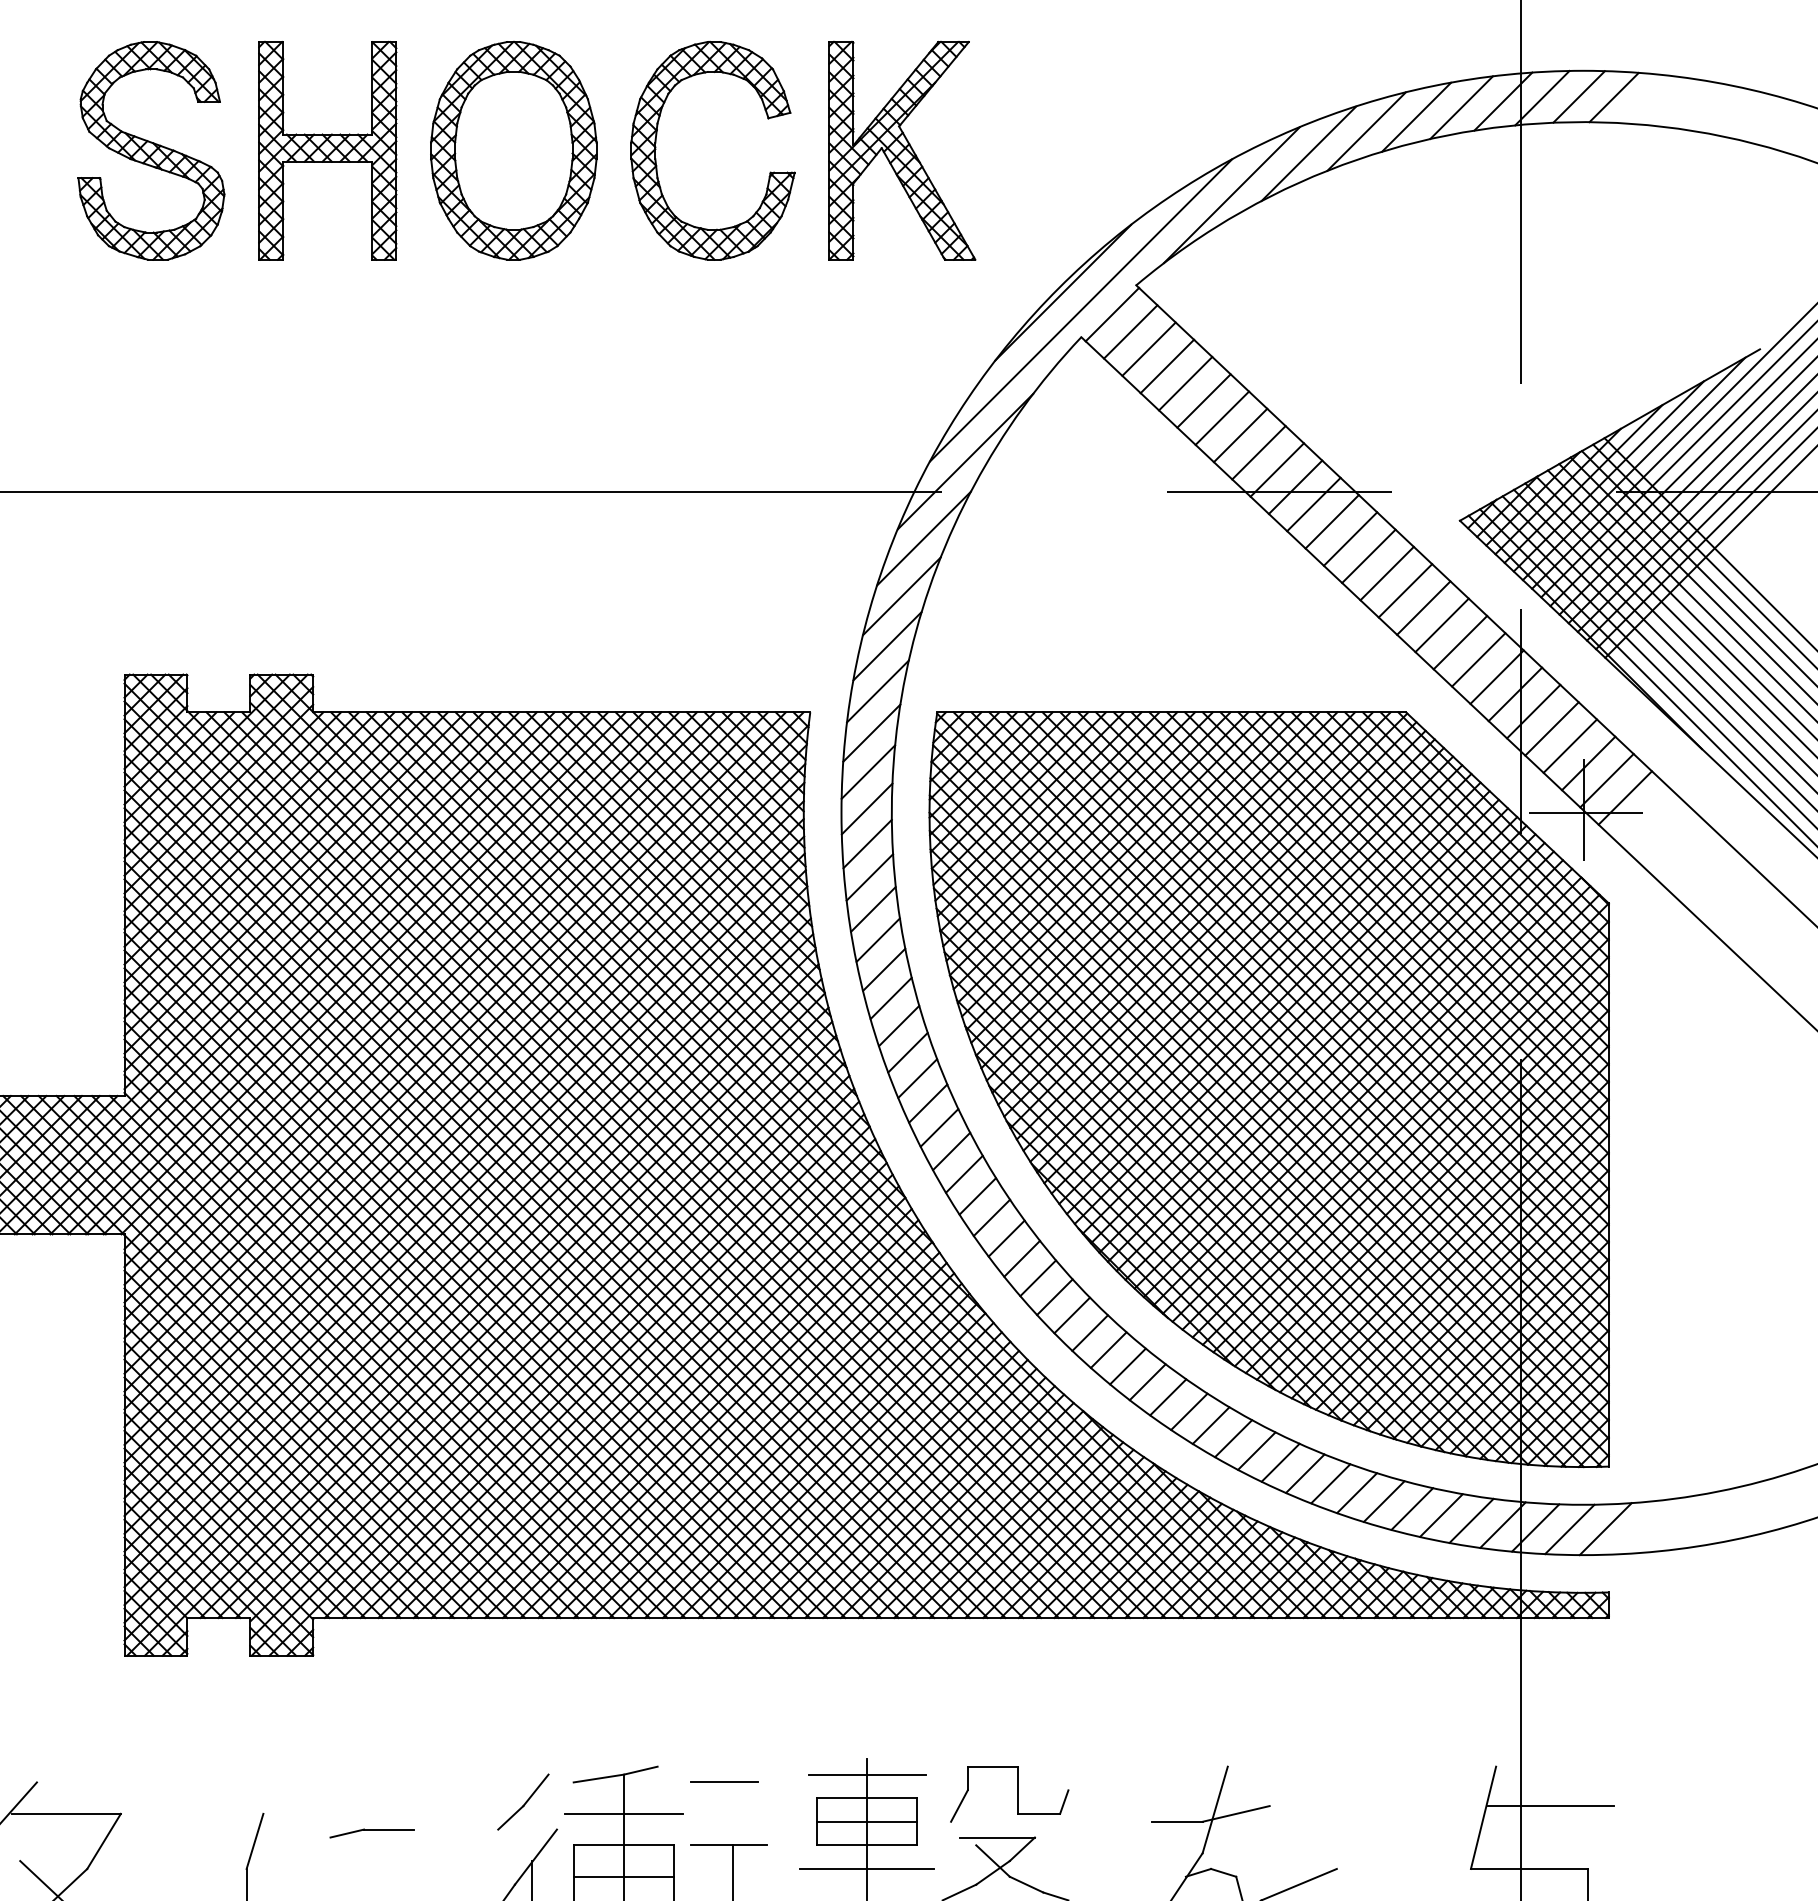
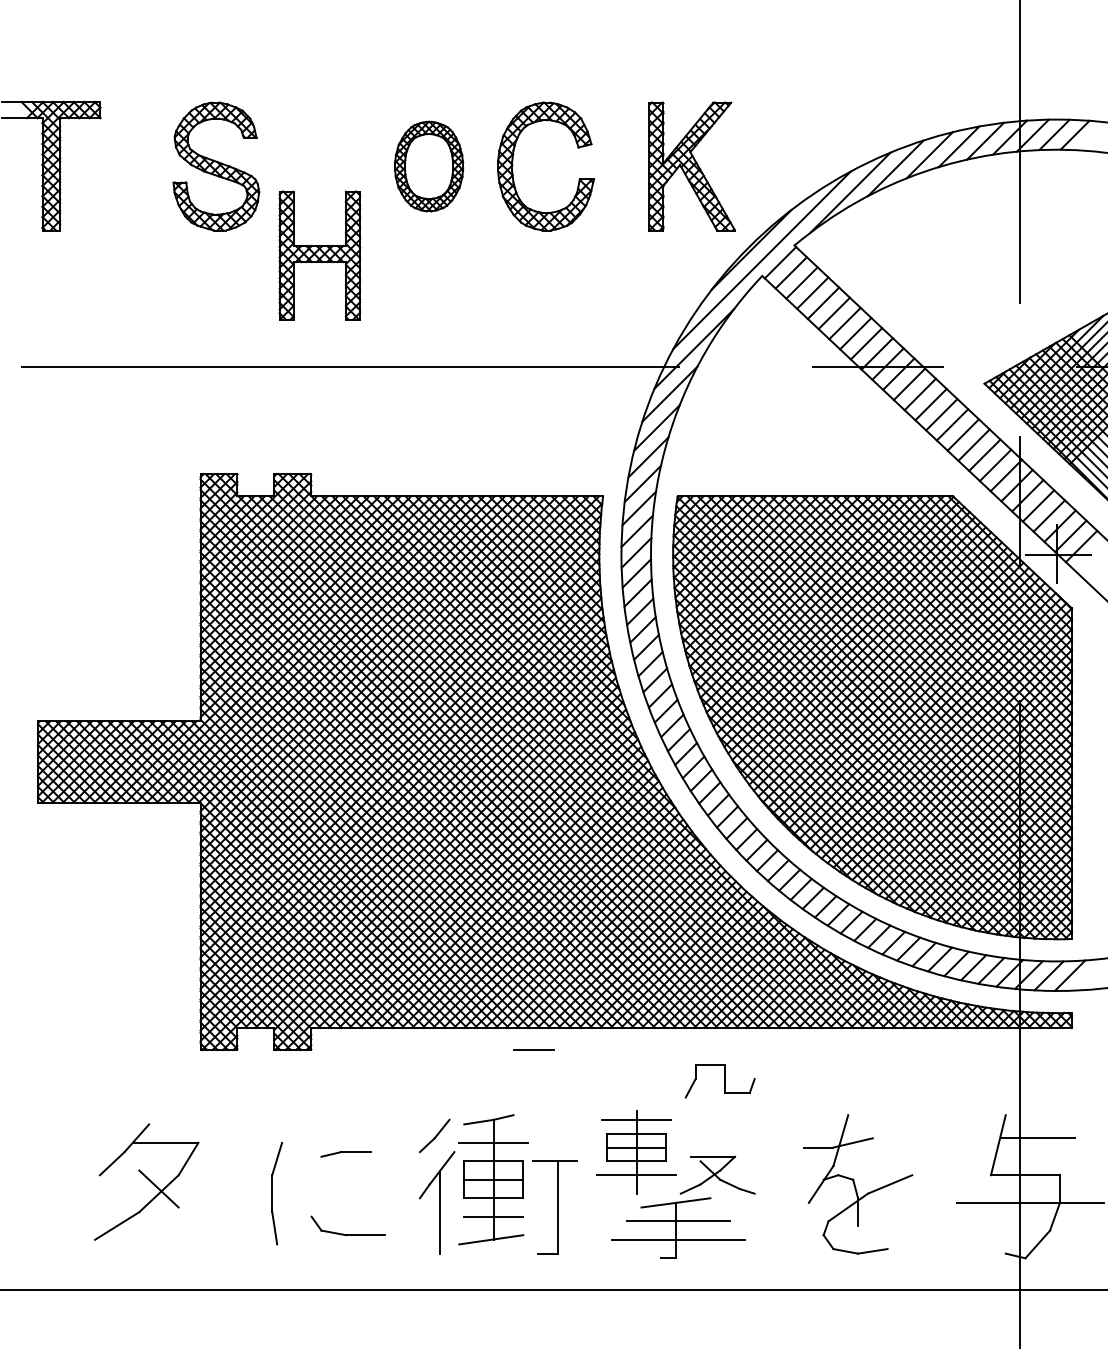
part: (327, 150) -> (319, 255), moved
part: (512, 150) -> (428, 166), size x0.7
part: (902, 150) -> (692, 166), moved
line: (724, 1780) -> (533, 1049), moved
part: (1008, 1794) -> (719, 1081), moved

